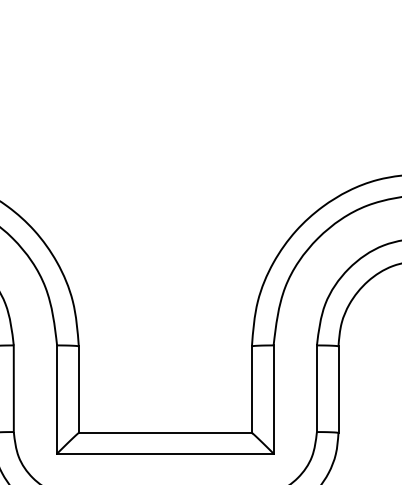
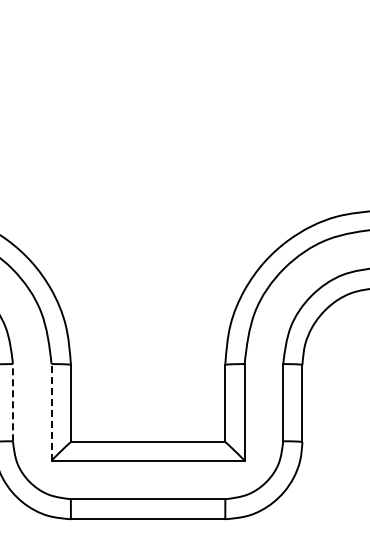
line: (13, 388) -> (12, 402), solid -> dashed
line: (57, 398) -> (51, 411), solid -> dashed

